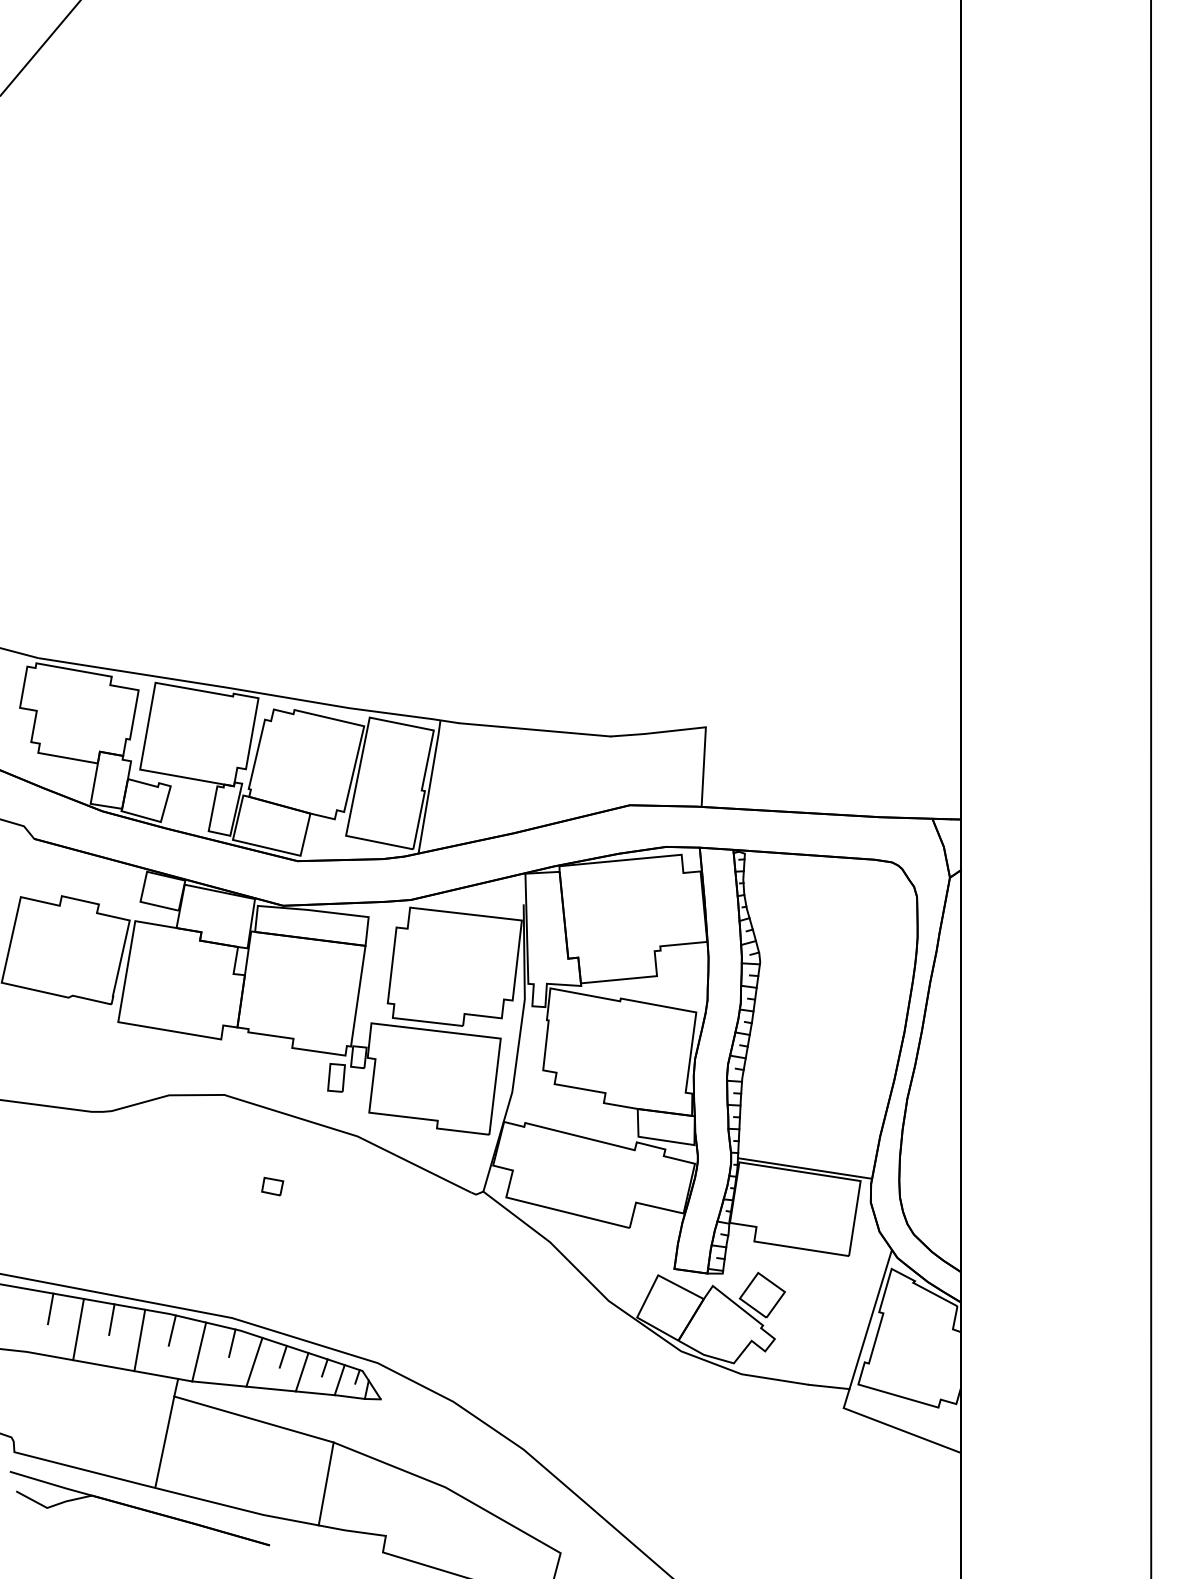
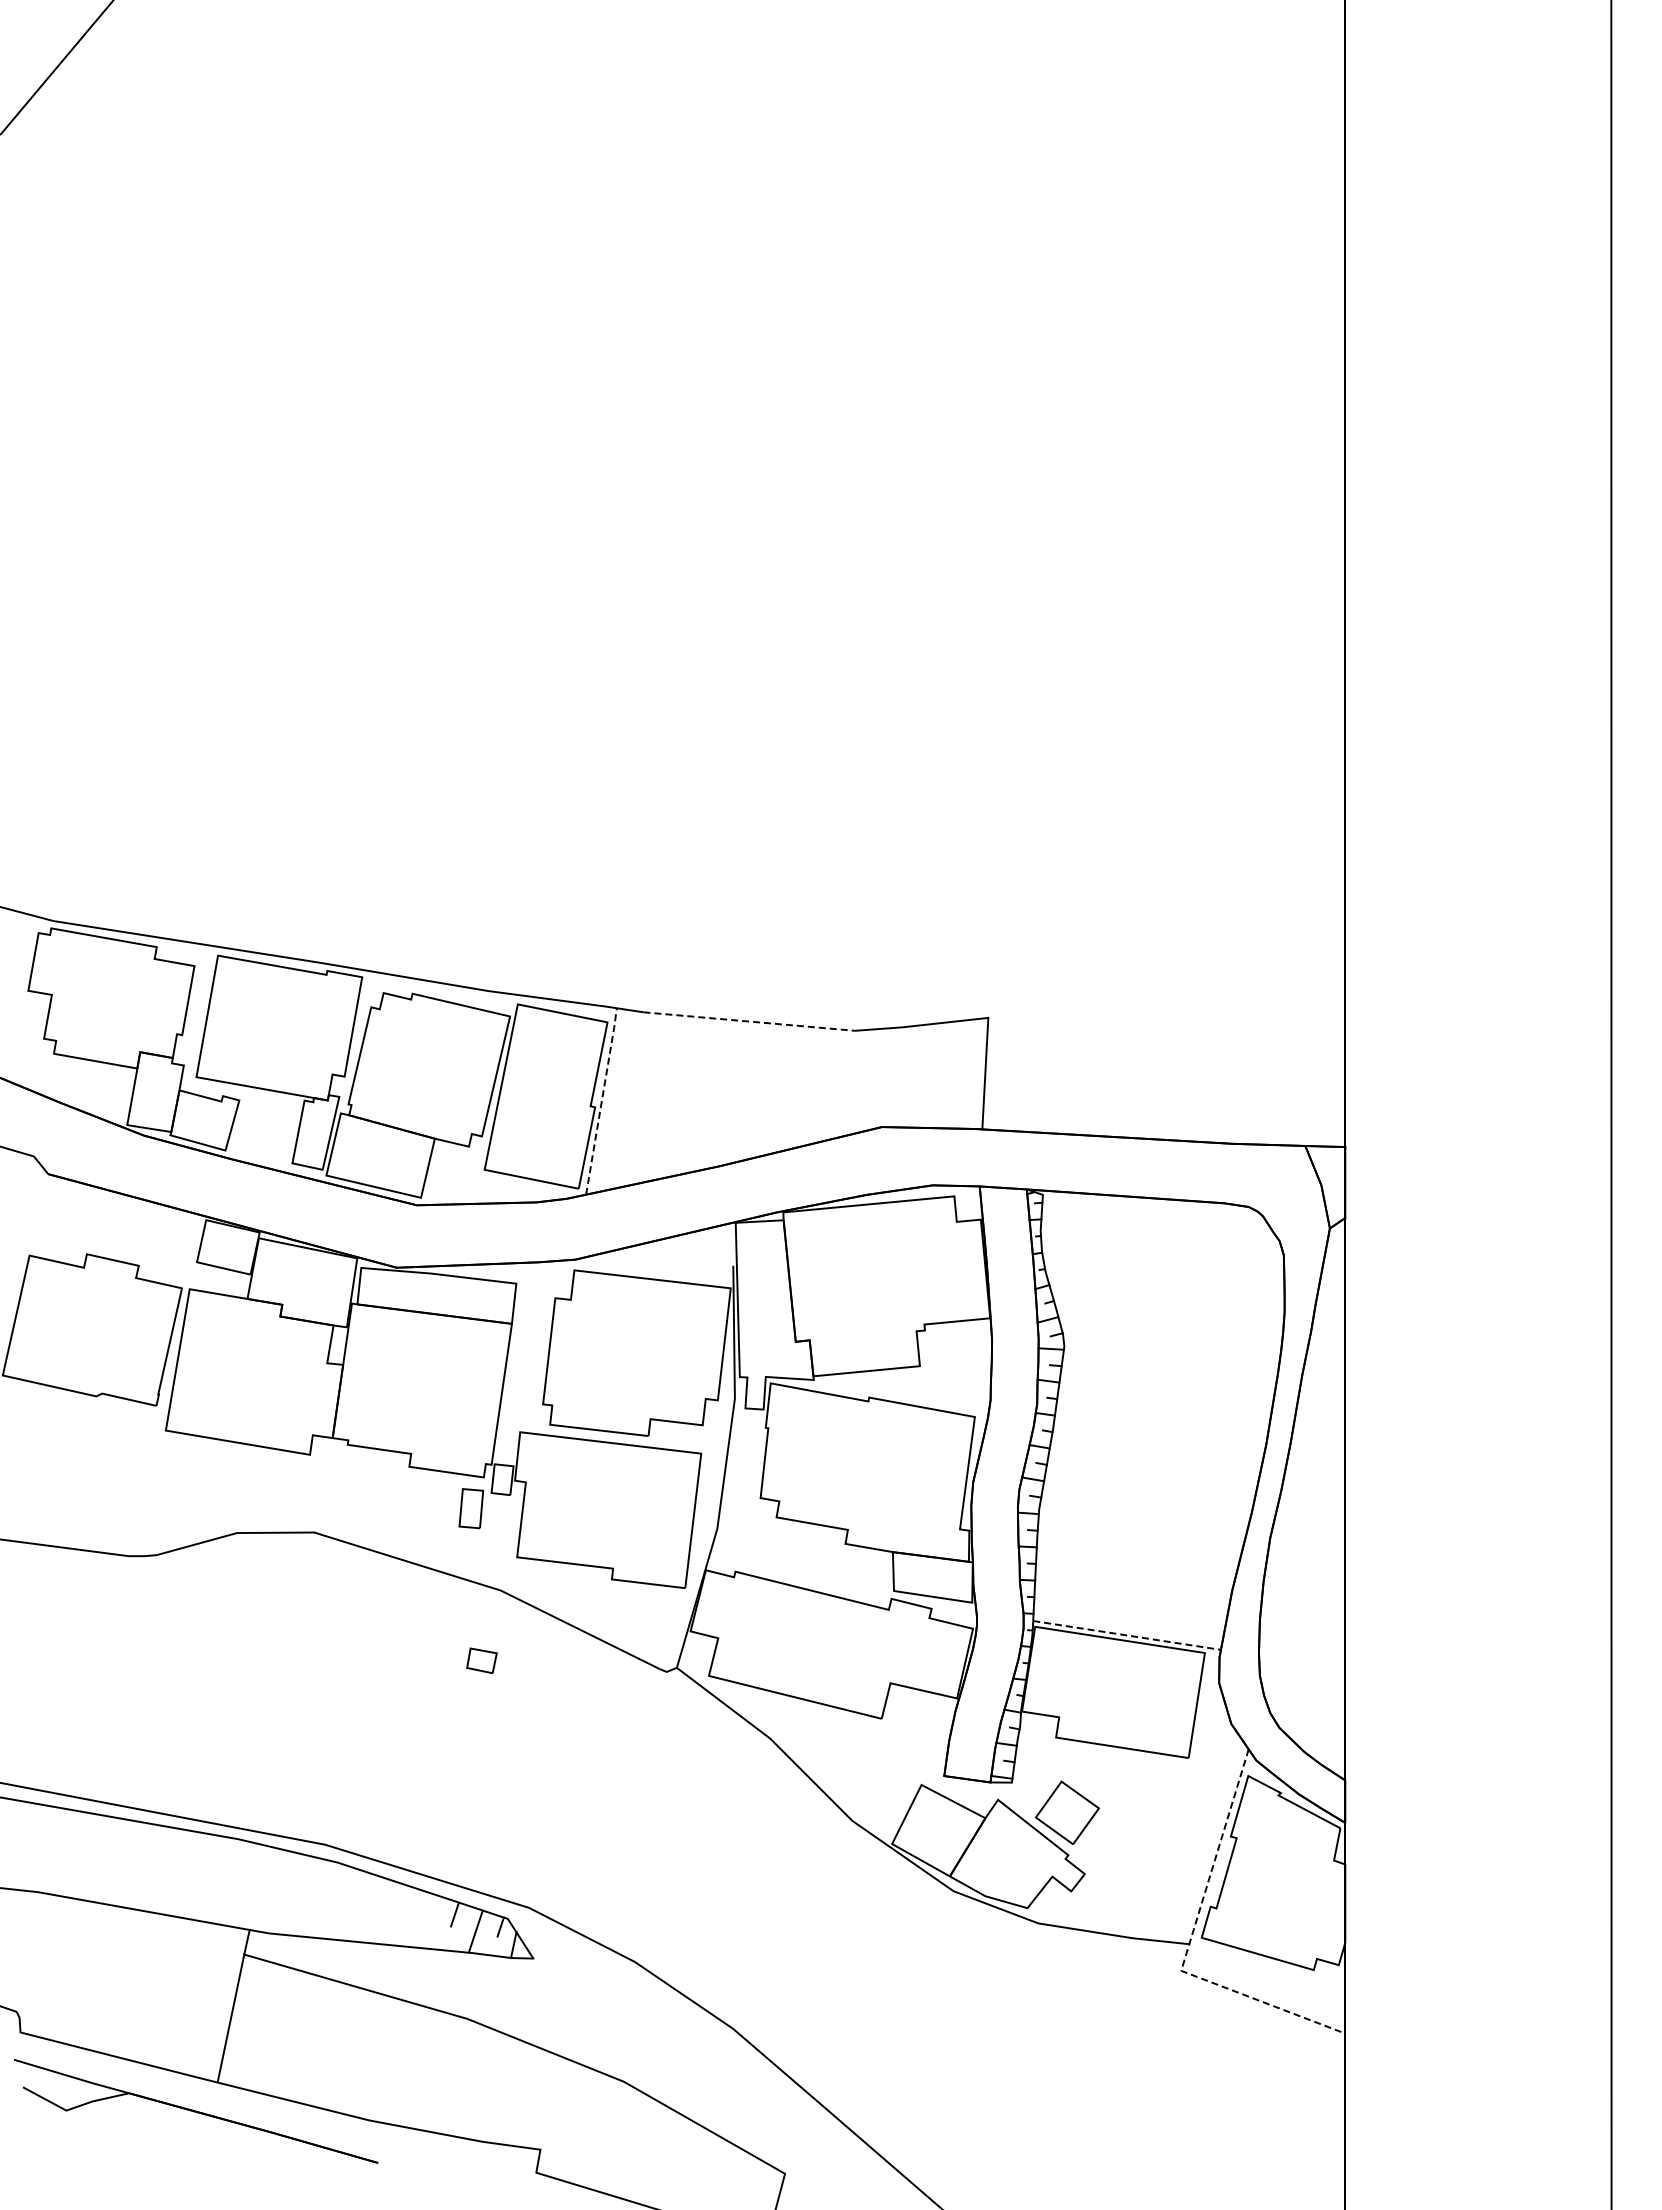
line: (535, 729) -> (749, 1021), solid -> dashed
line: (429, 786) -> (601, 1100), solid -> dashed
line: (805, 1168) -> (1127, 1635), solid -> dashed
part: (272, 1186) -> (481, 1660), moved
line: (50, 1308) -> (71, 1831), removed
line: (111, 1319) -> (156, 1846), removed
line: (77, 1329) -> (109, 1860), removed
line: (172, 1330) -> (241, 1862), removed
line: (139, 1340) -> (195, 1876), removed
line: (232, 1342) -> (325, 1879), removed
line: (198, 1352) -> (278, 1892), removed
line: (283, 1356) -> (396, 1898), removed
line: (254, 1362) -> (356, 1906), removed
line: (302, 1372) -> (423, 1920), removed
line: (849, 1390) -> (1189, 1945), solid -> dashed
line: (325, 1483) -> (456, 2076), removed

